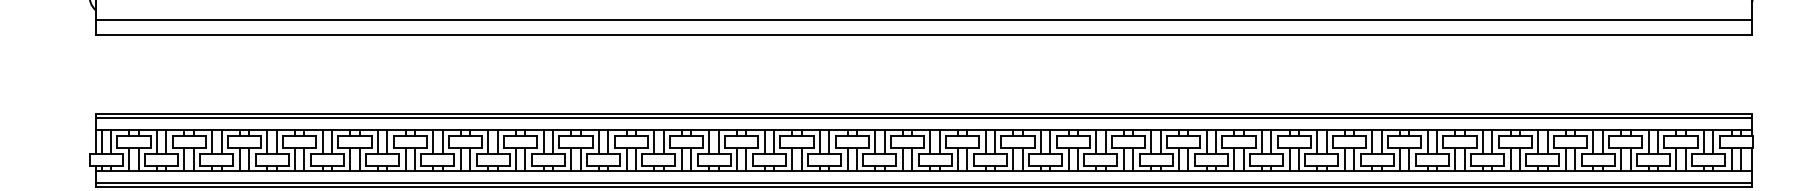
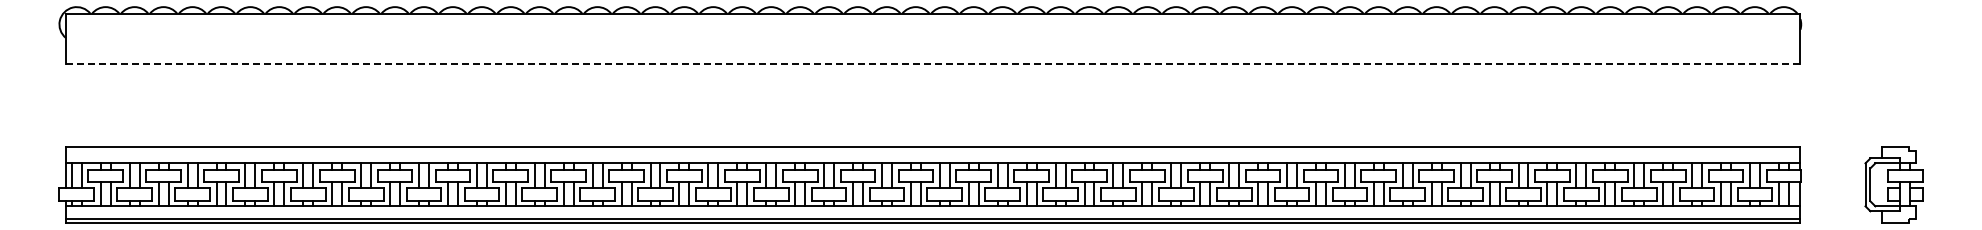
line: (924, 19) -> (933, 47), removed
line: (924, 35) -> (933, 64), solid -> dashed
line: (924, 117) -> (933, 150), removed

